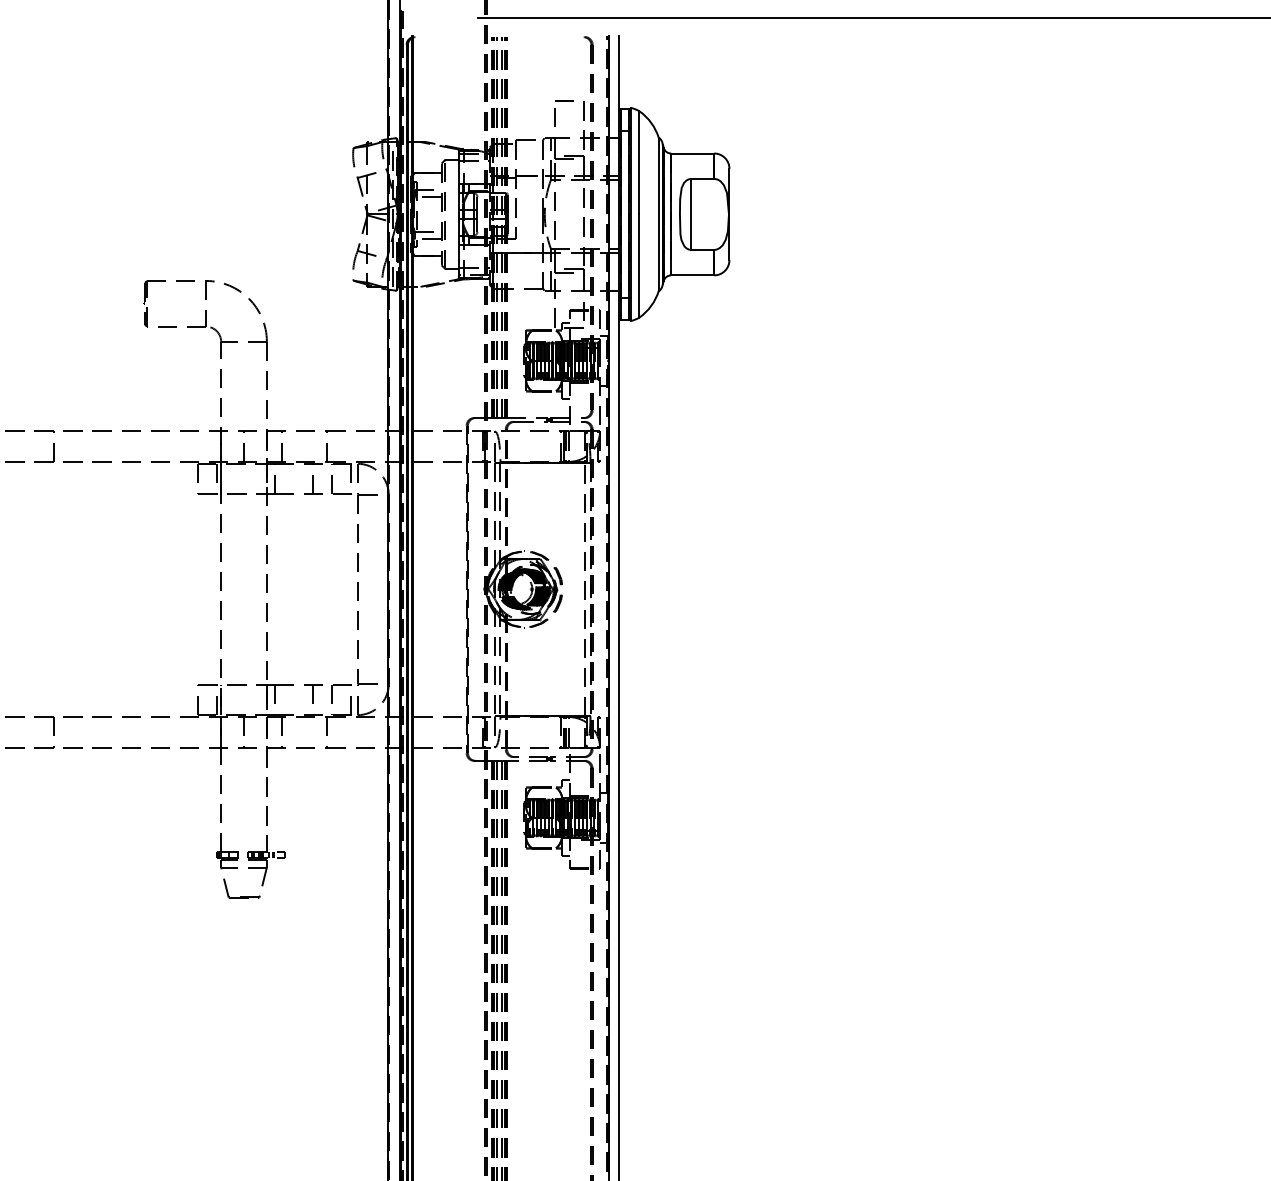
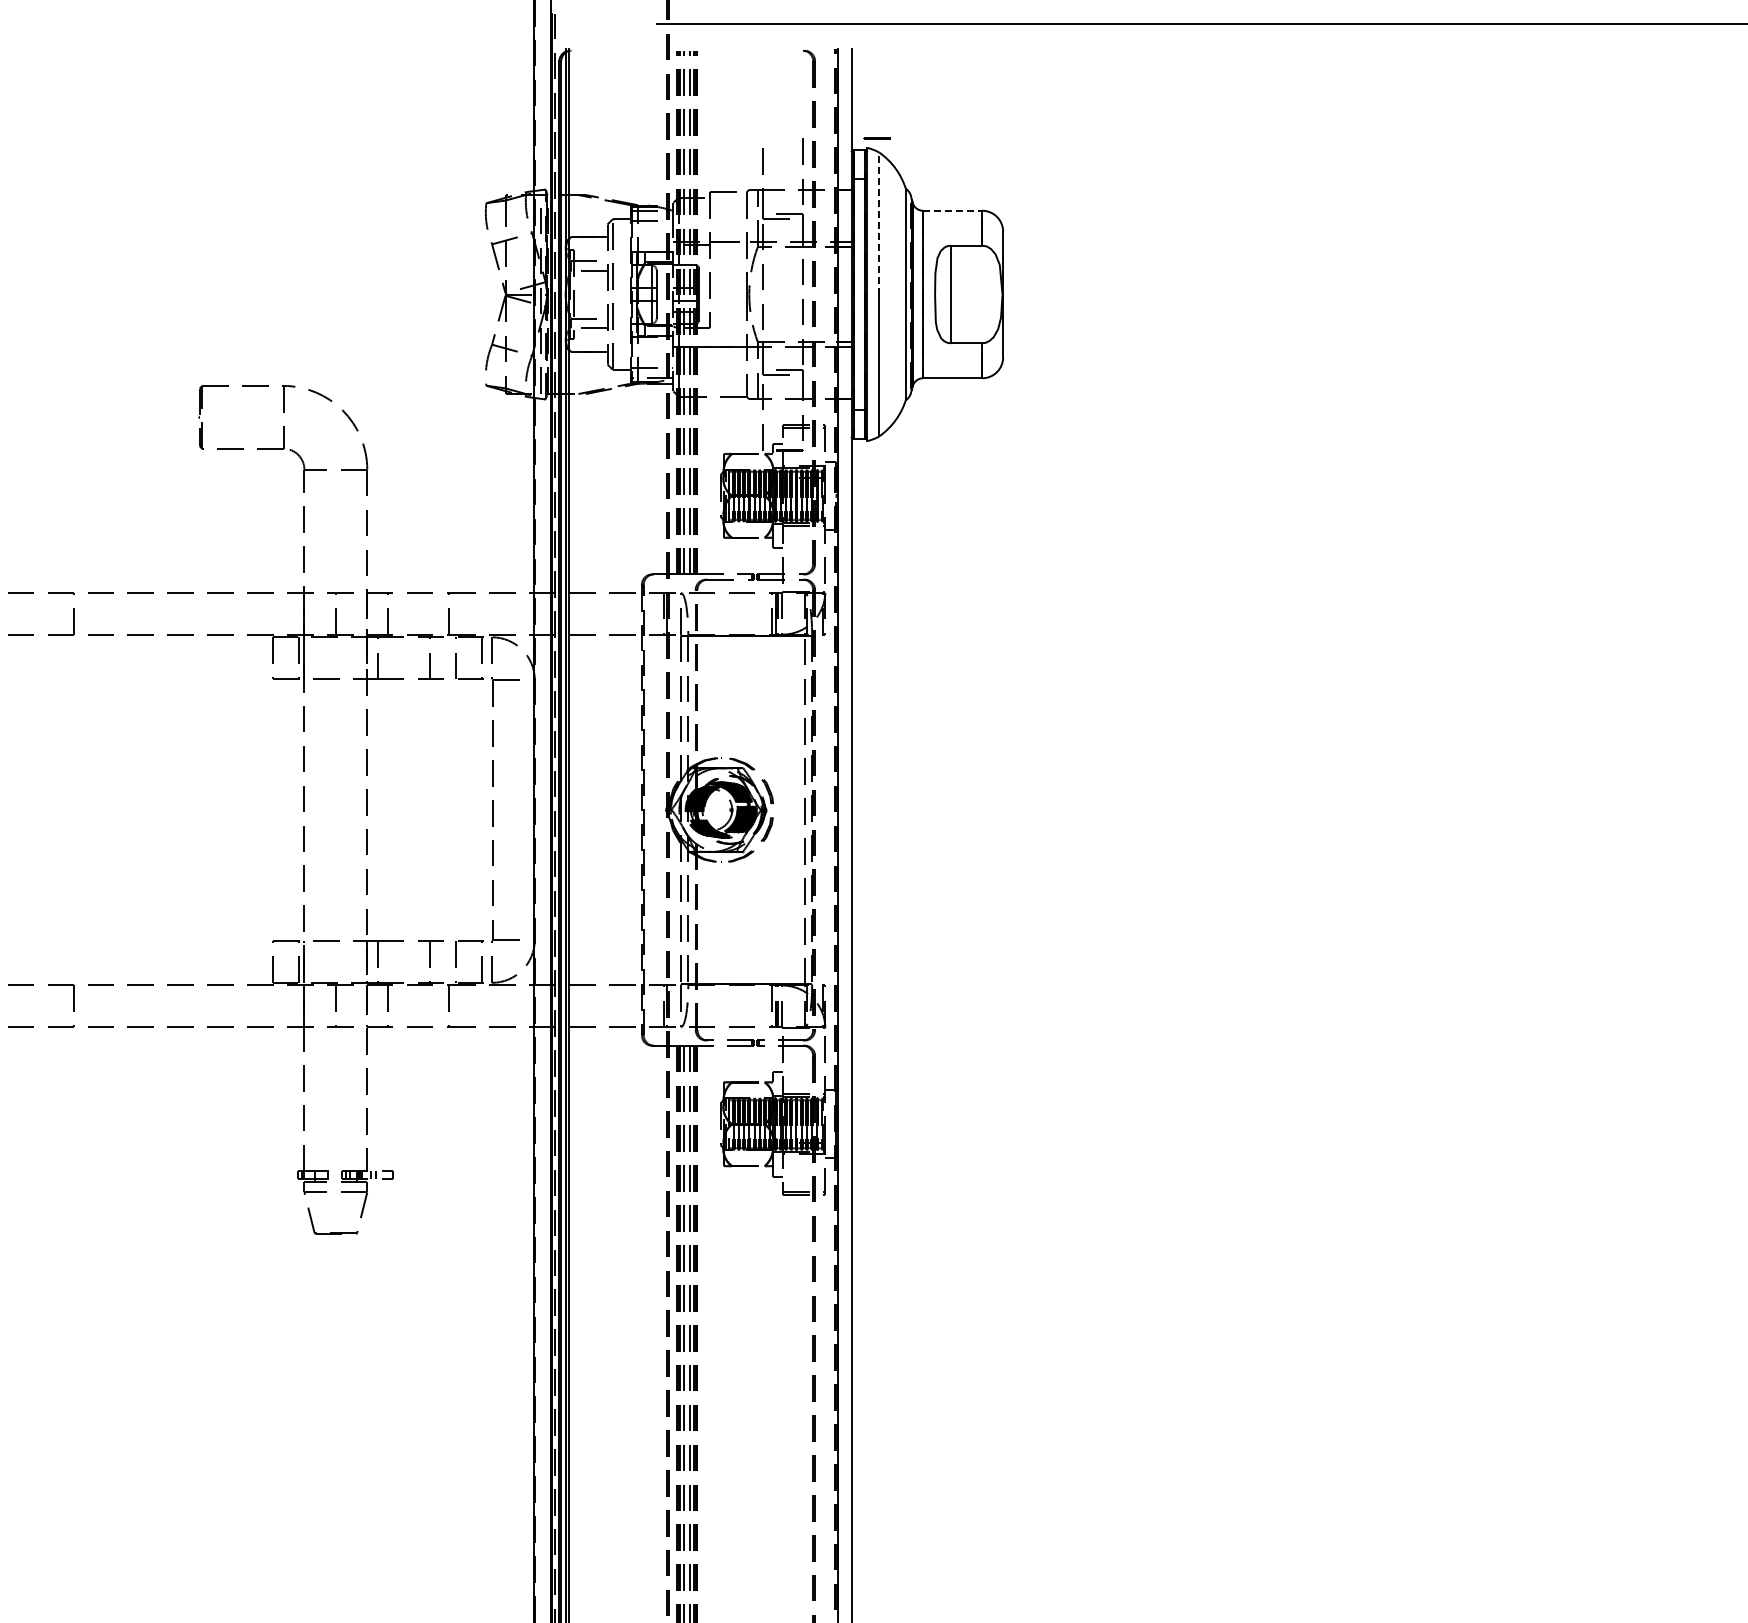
line: (563, 100) -> (876, 138), moved
line: (692, 153) -> (952, 210), solid -> dashed
line: (639, 162) -> (879, 223), solid -> dashed

